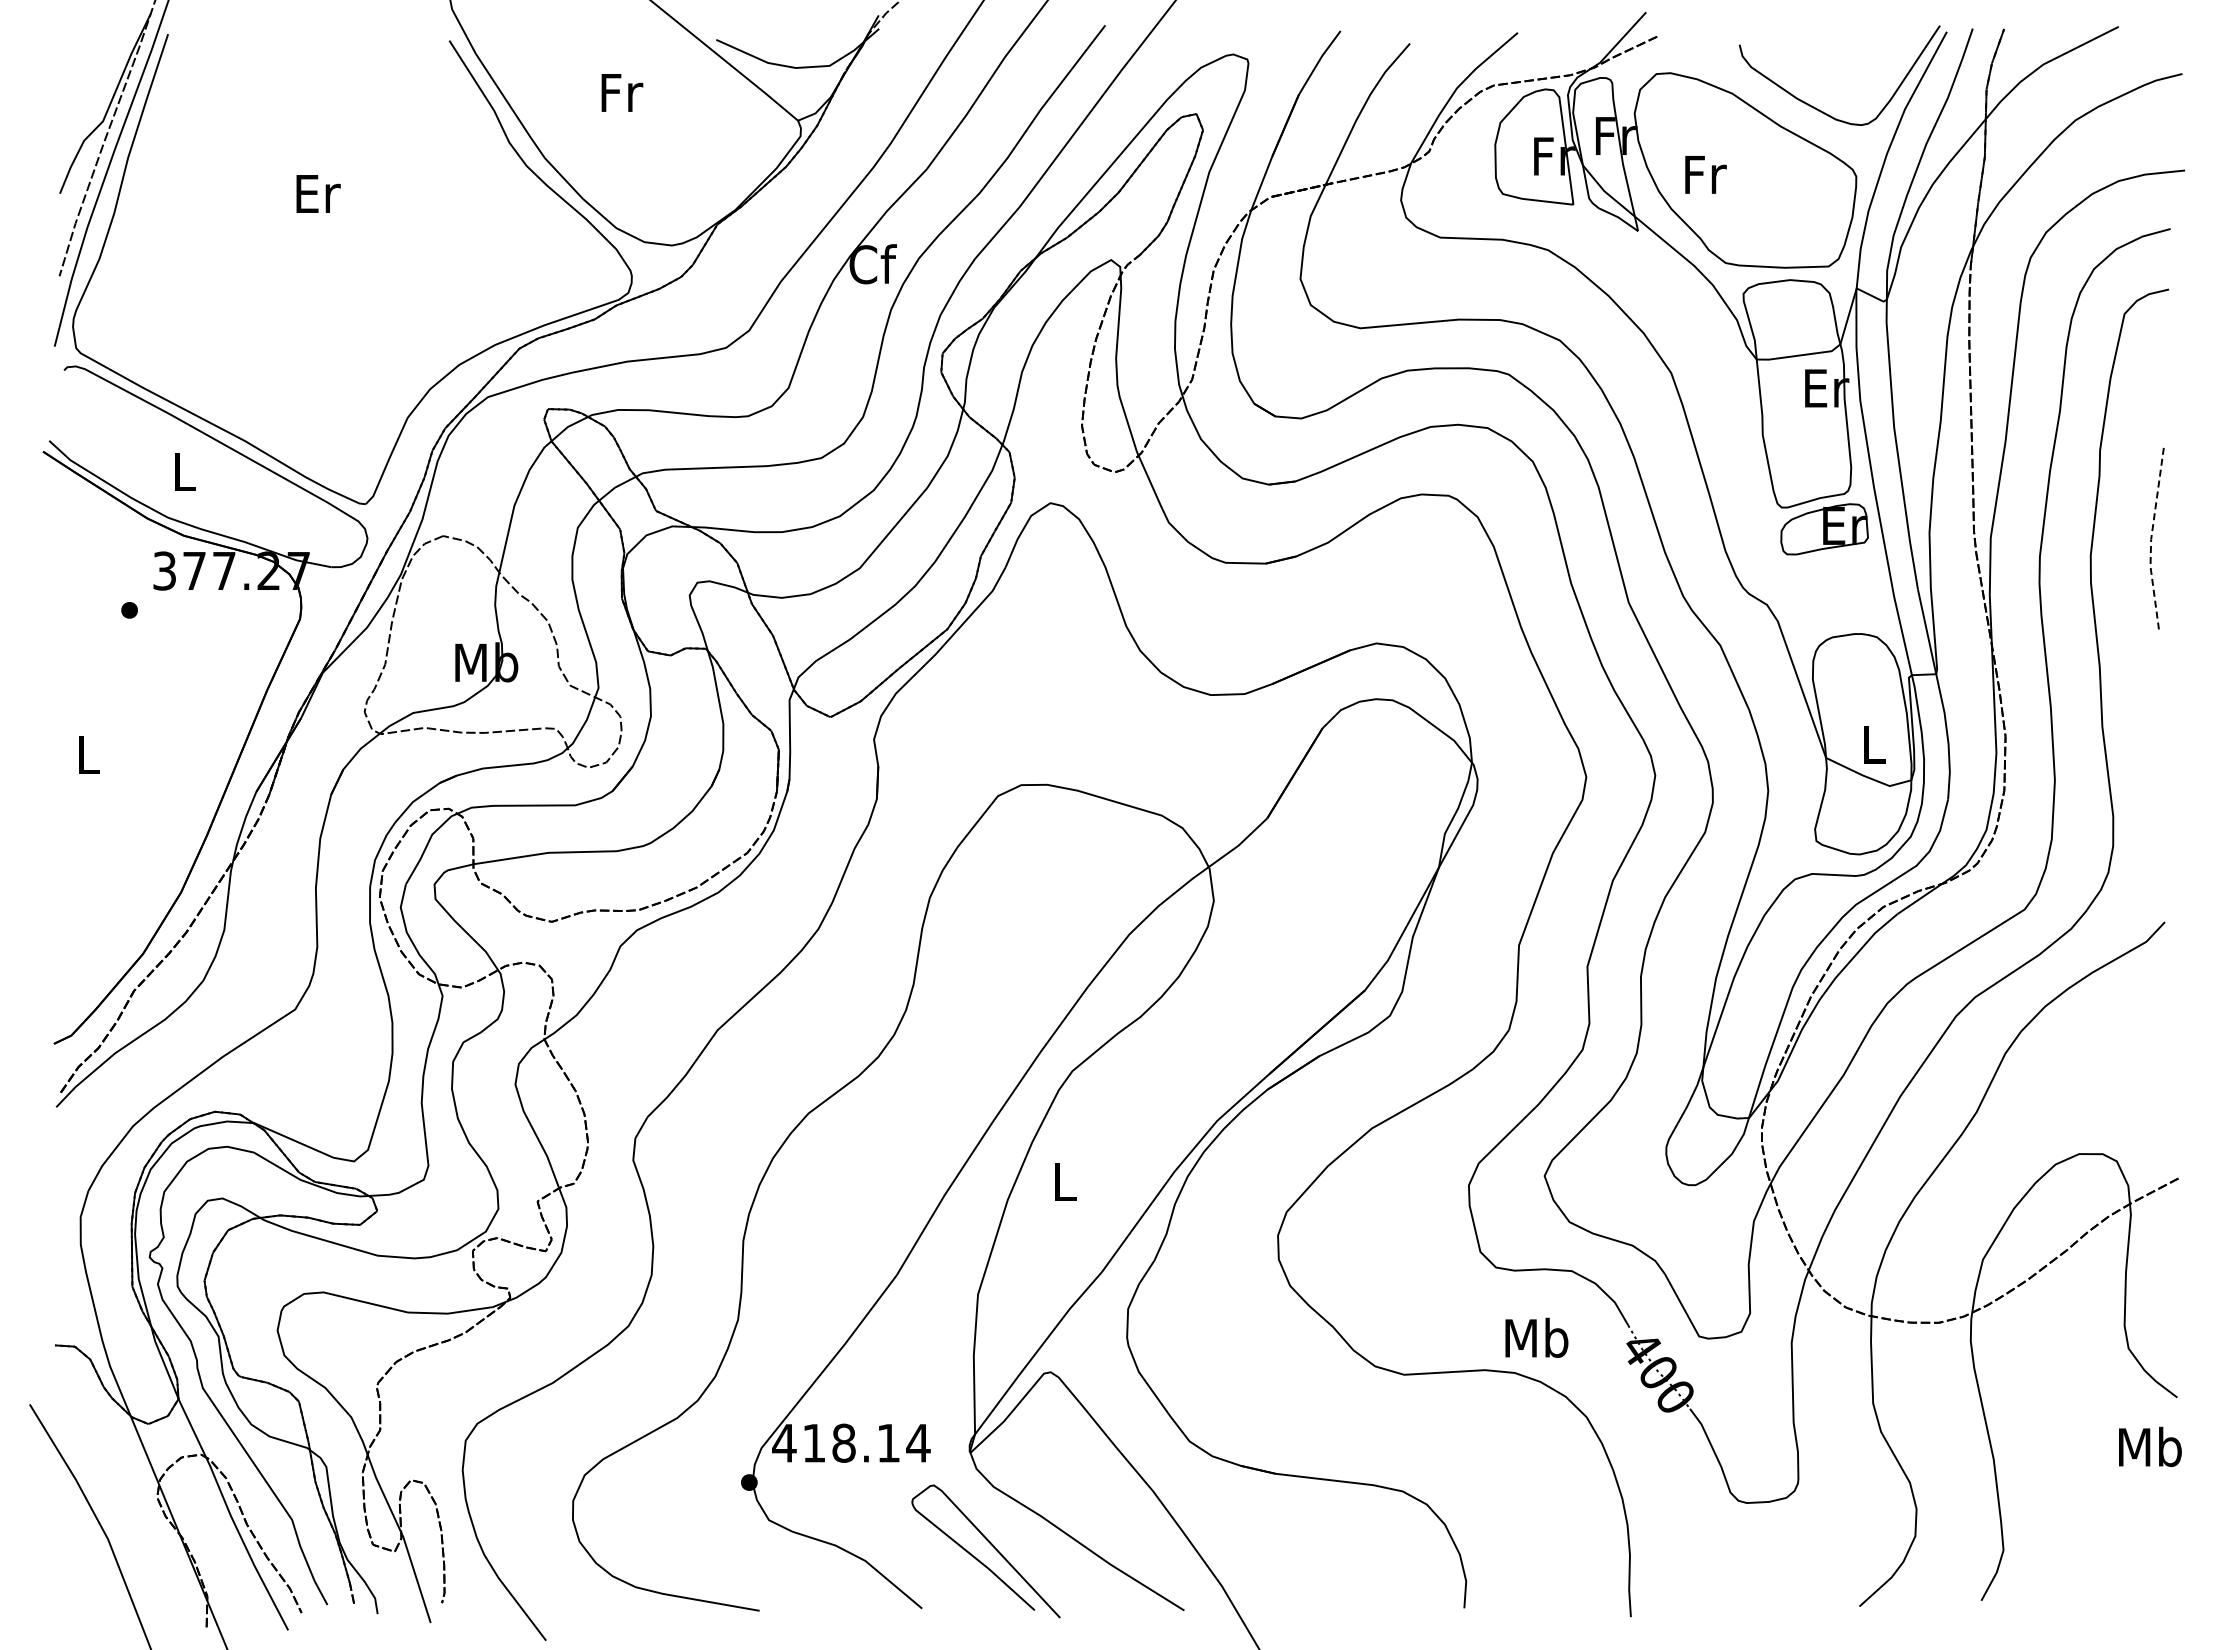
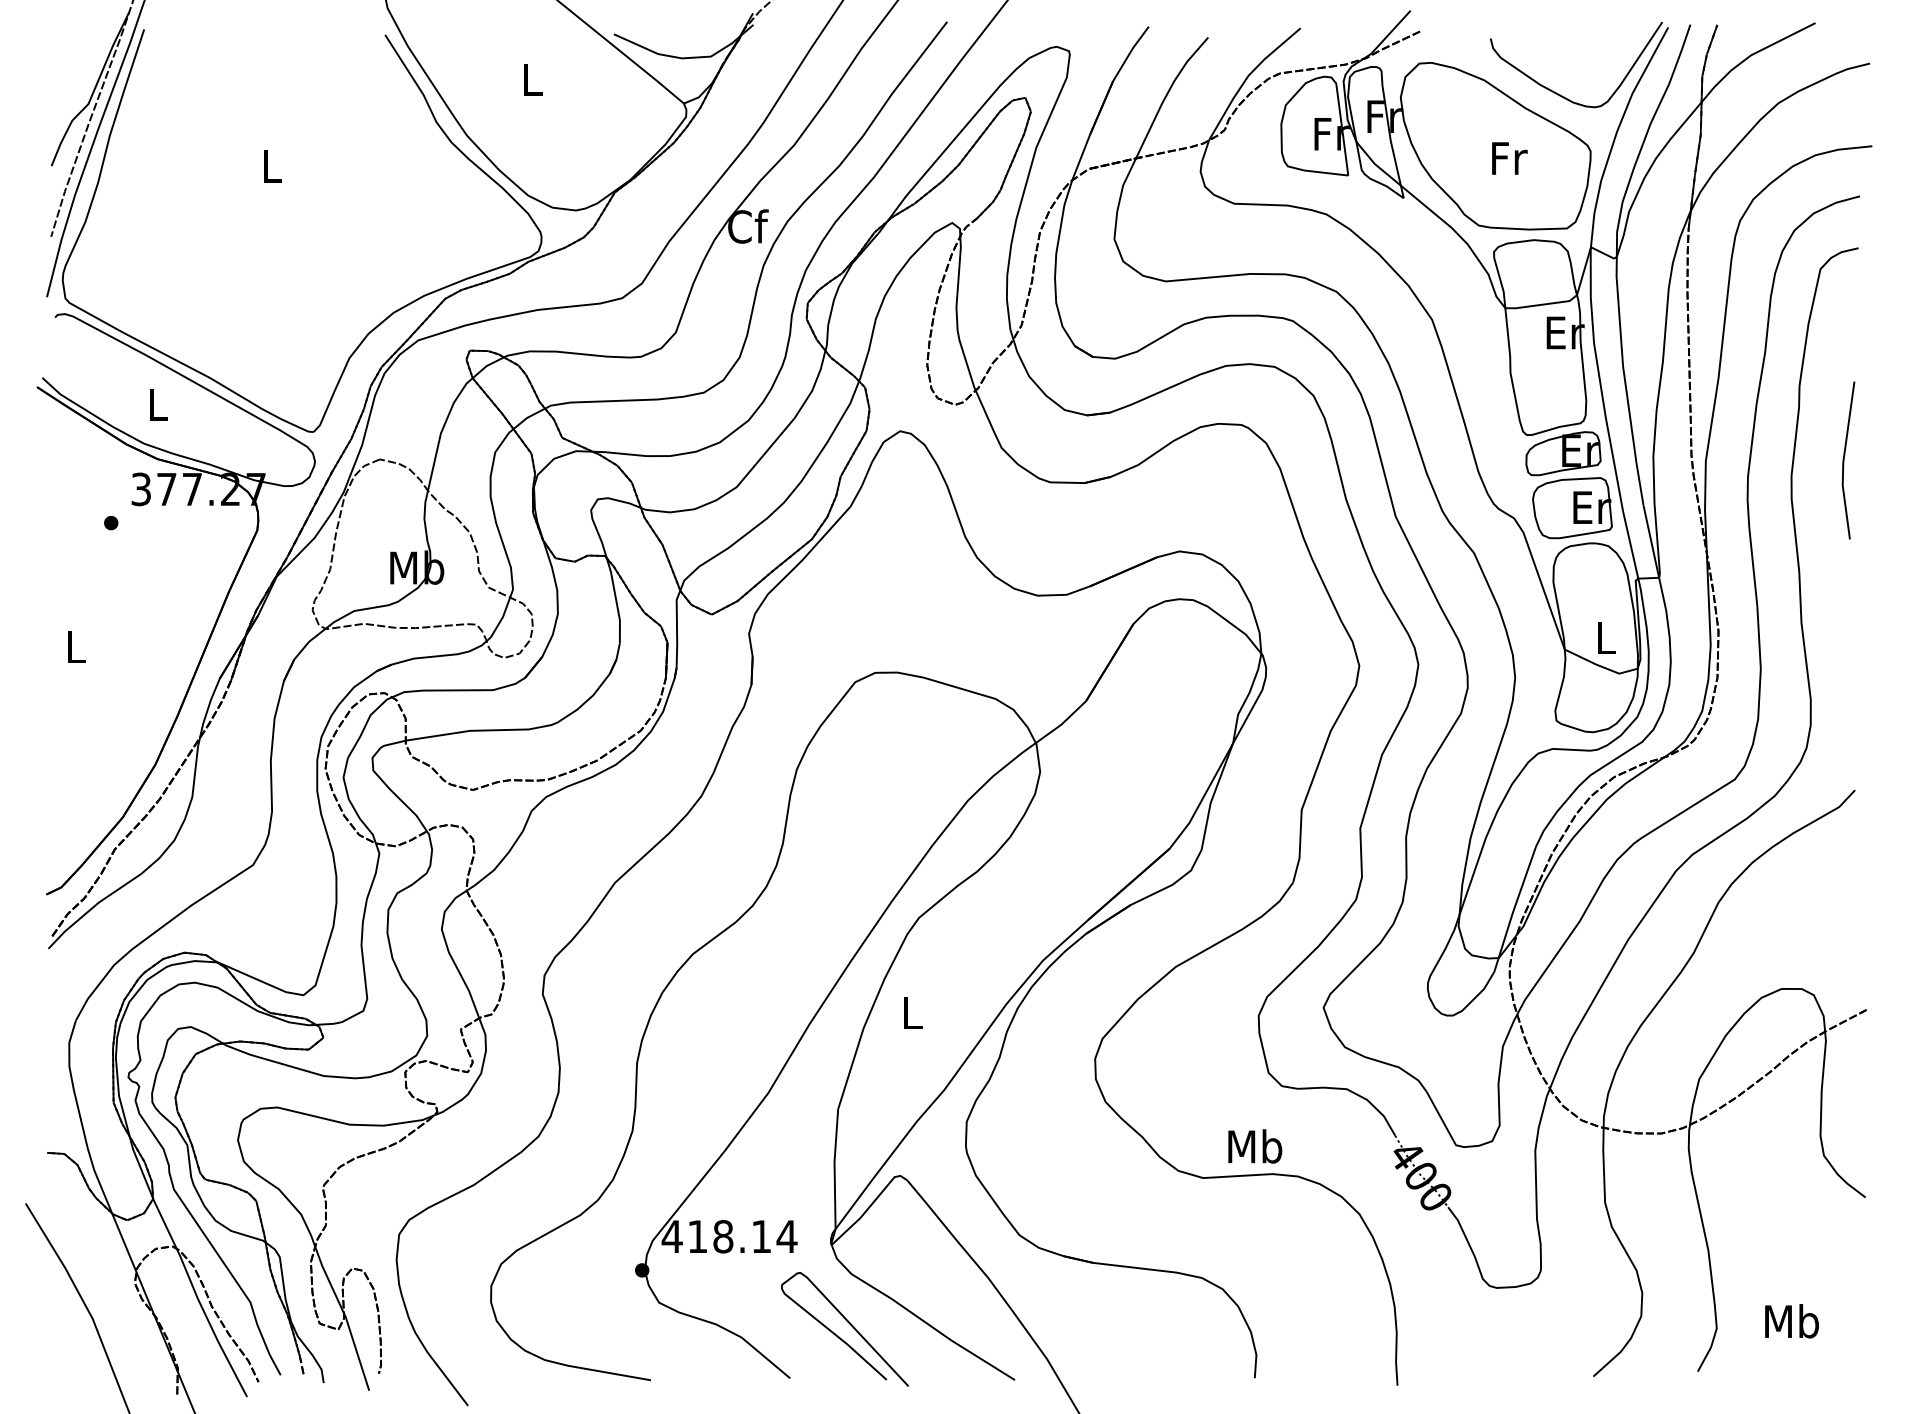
text: (622, 92) -> (533, 79), Fr -> L
text: (1705, 174) -> (1509, 158), moved
text: (318, 193) -> (273, 165), Er -> L
line: (2151, 538) -> (1843, 461), dashed -> solid
part: (1835, 592) -> (1572, 507), added
text: (1536, 1337) -> (1254, 1146), moved
text: (2150, 1446) -> (1792, 1320), moved

